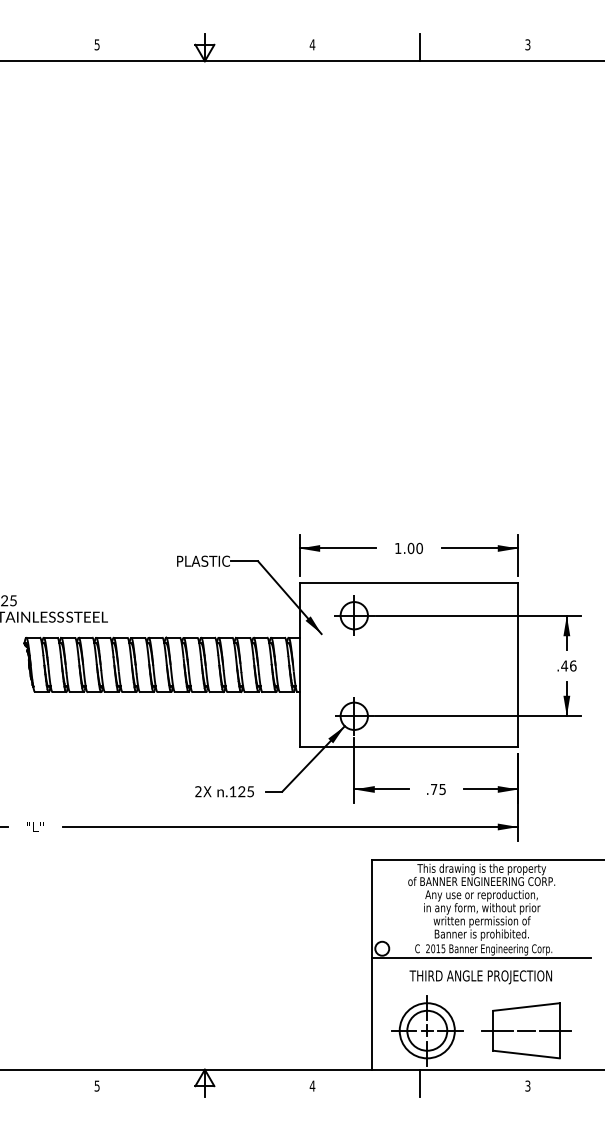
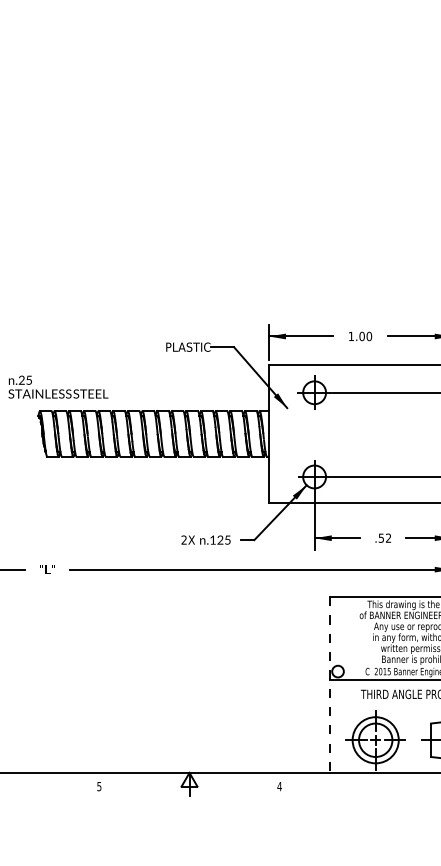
text: (438, 789) -> (385, 538), .75 -> .52
line: (372, 964) -> (329, 684), solid -> dashed
line: (420, 1083) -> (370, 784), removed

